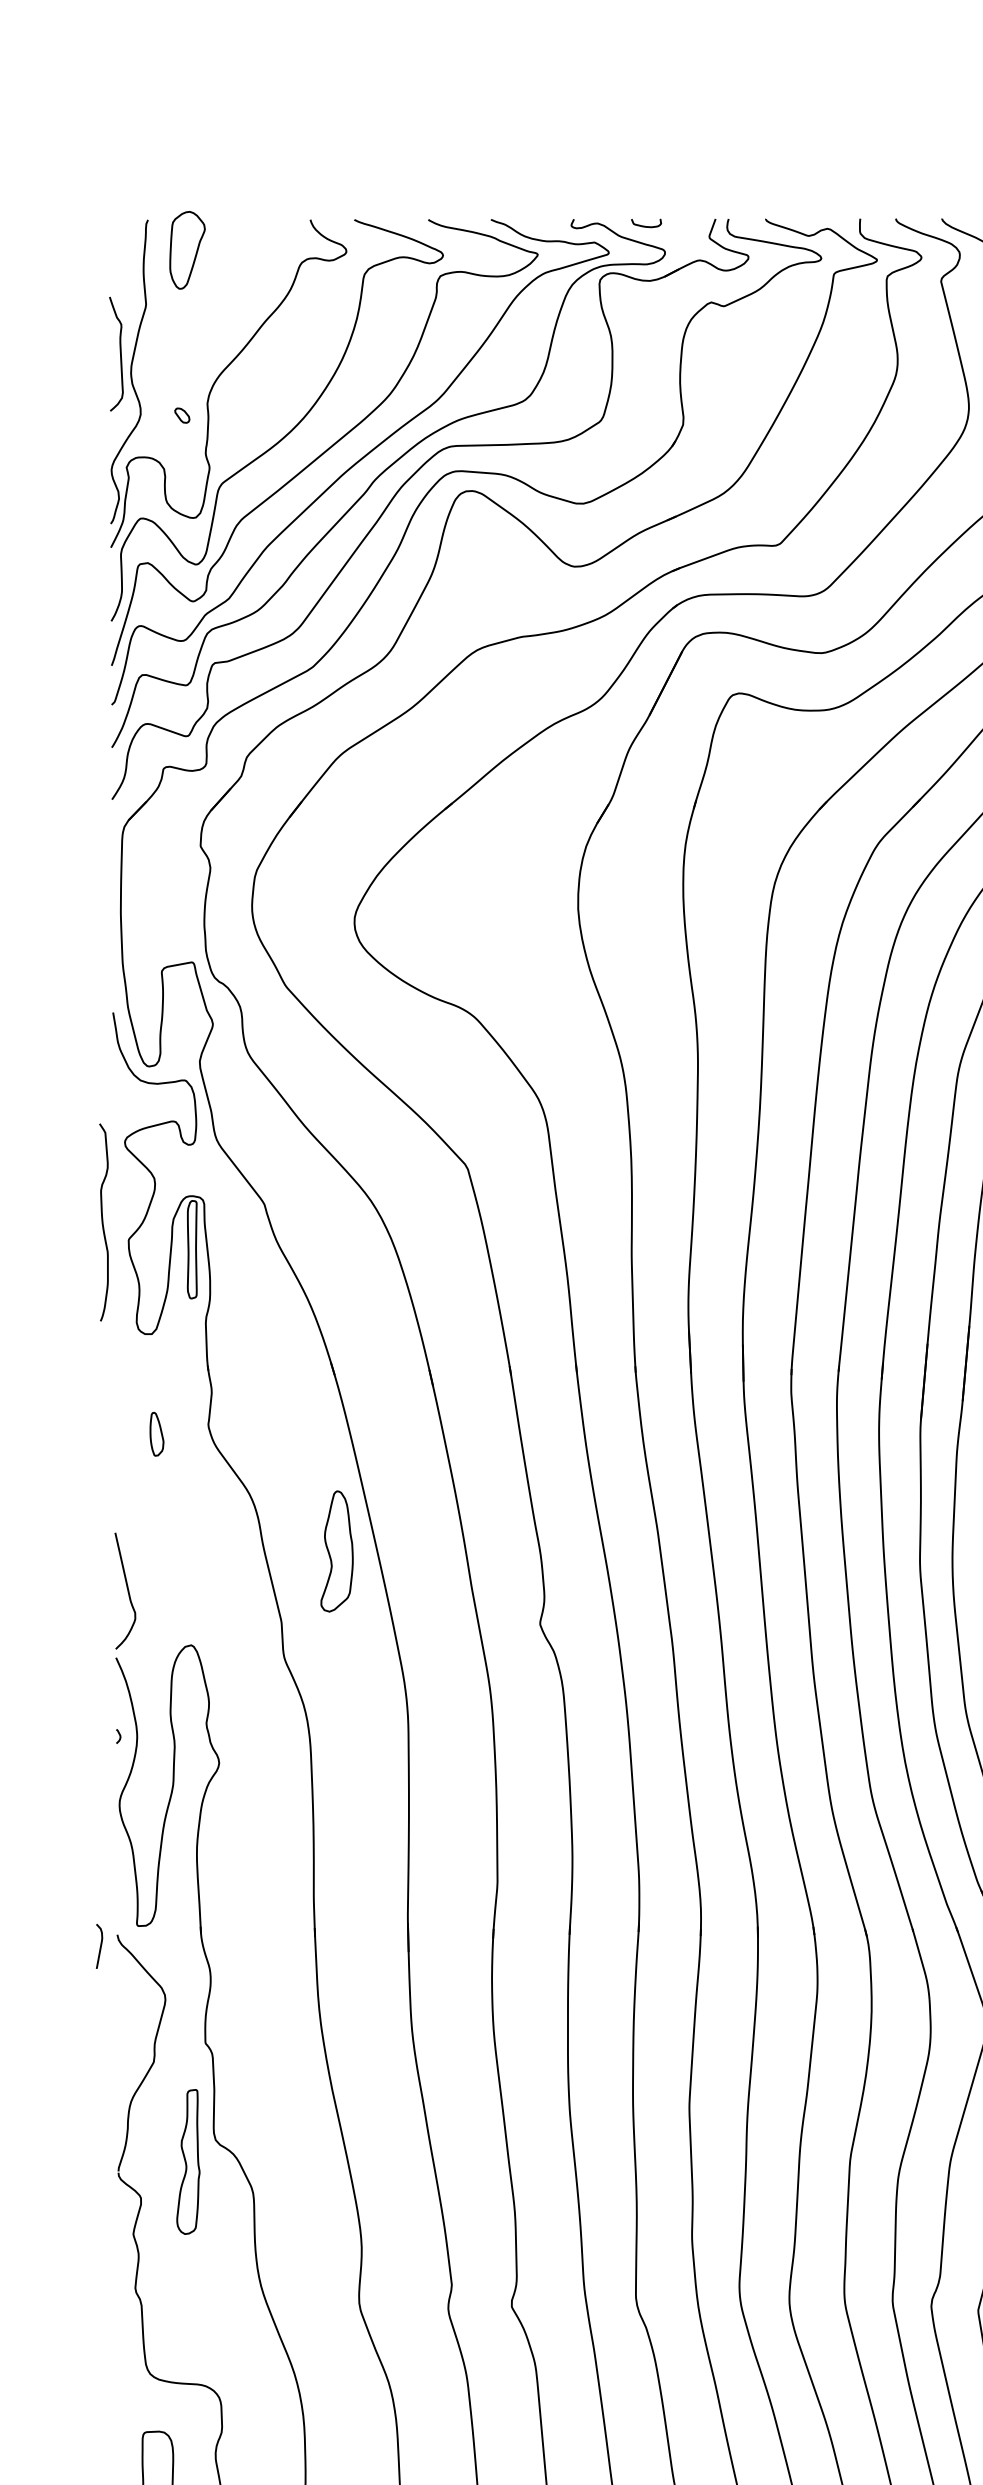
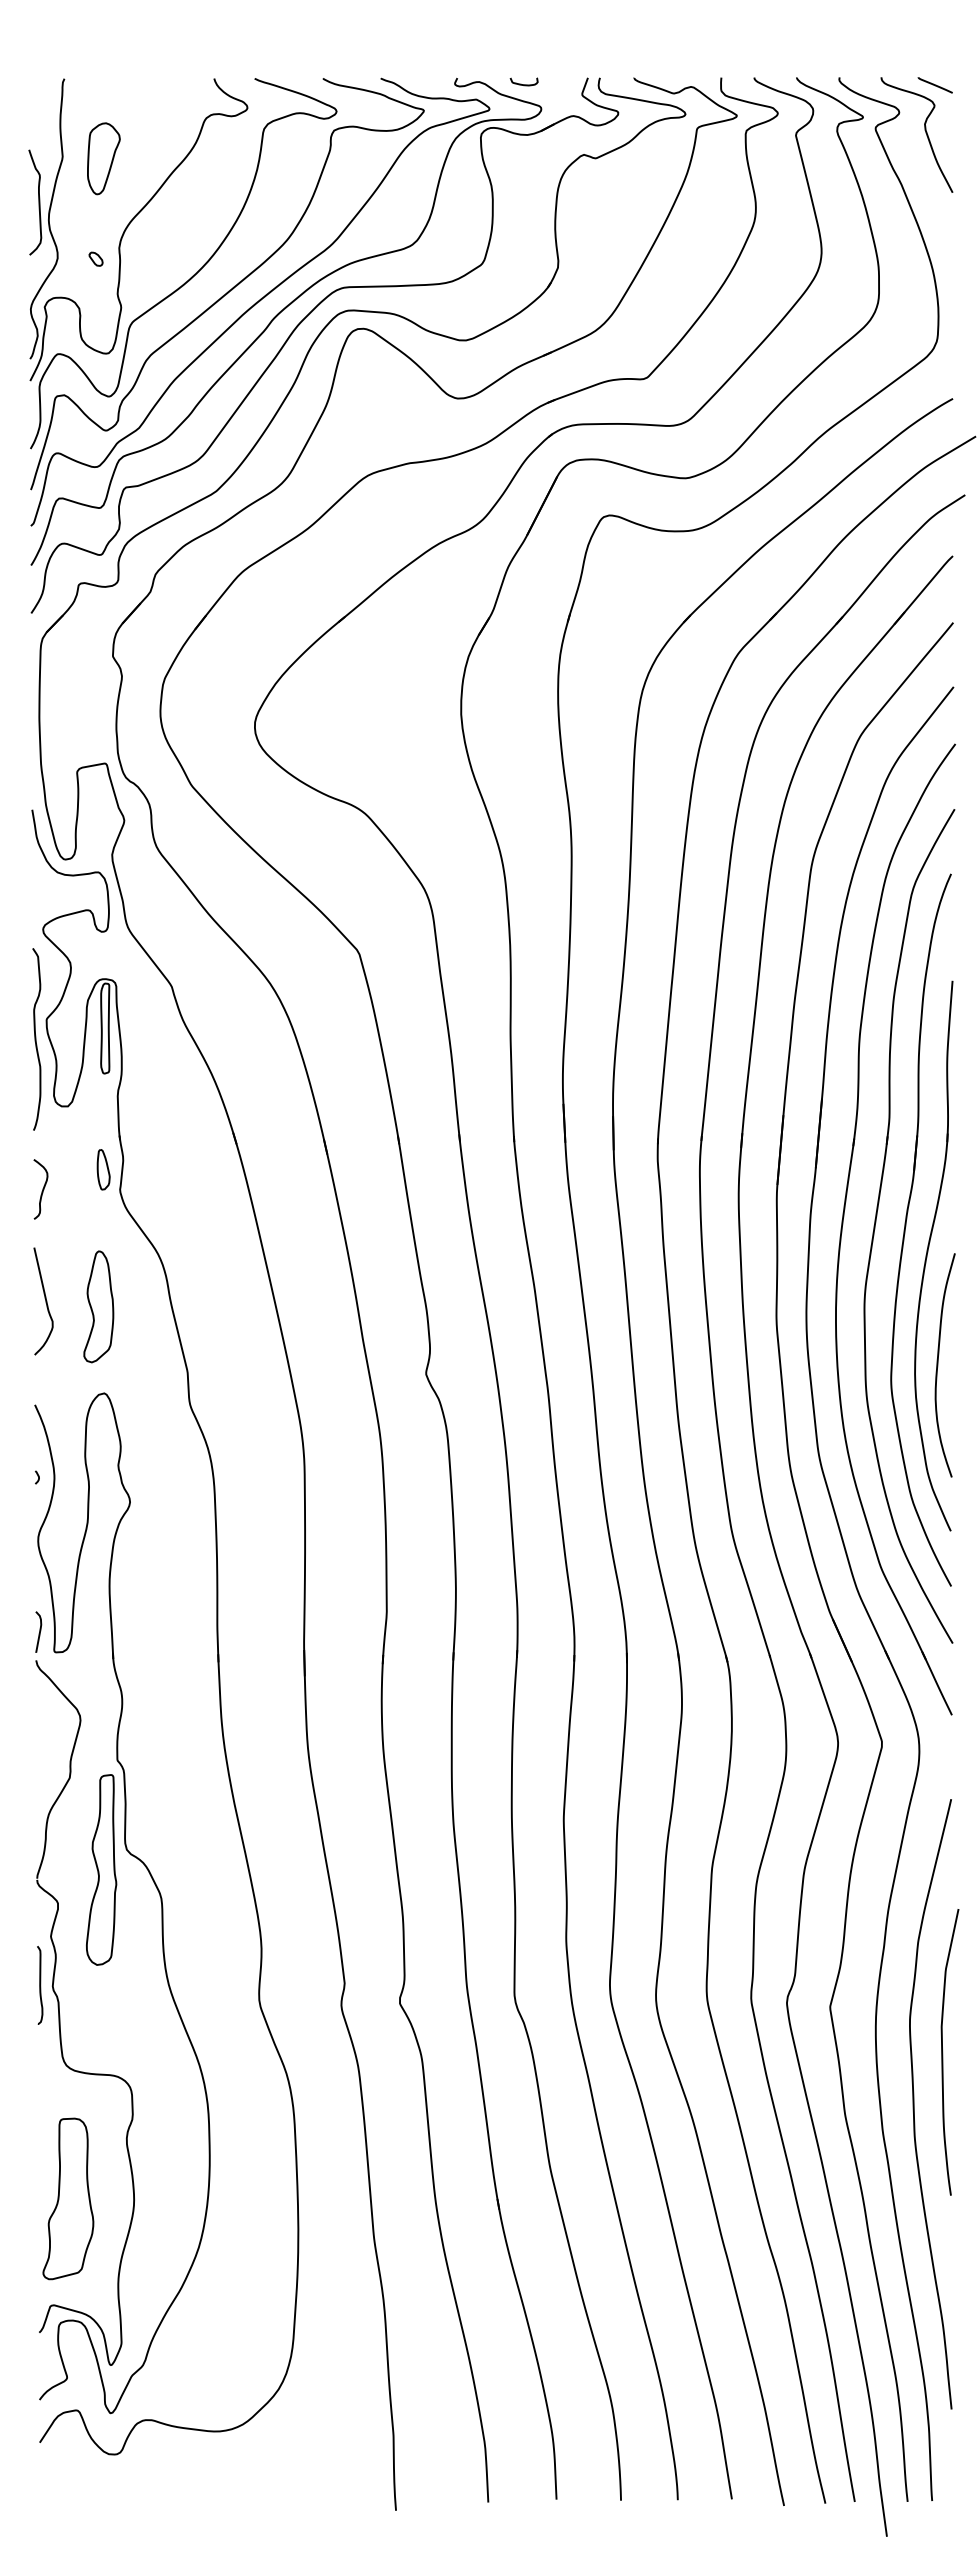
part: (187, 250) -> (103, 158), moved
curve: (103, 1222) -> (36, 1039), moved
curve: (124, 1424) -> (42, 1189), added
part: (156, 1433) -> (103, 1169), moved
part: (336, 1551) -> (98, 1306), moved
curve: (127, 1591) -> (45, 1301), moved
curve: (100, 1945) -> (39, 1631), moved
part: (188, 2161) -> (101, 1869), size x1.43
curve: (122, 2287) -> (40, 1985), added

